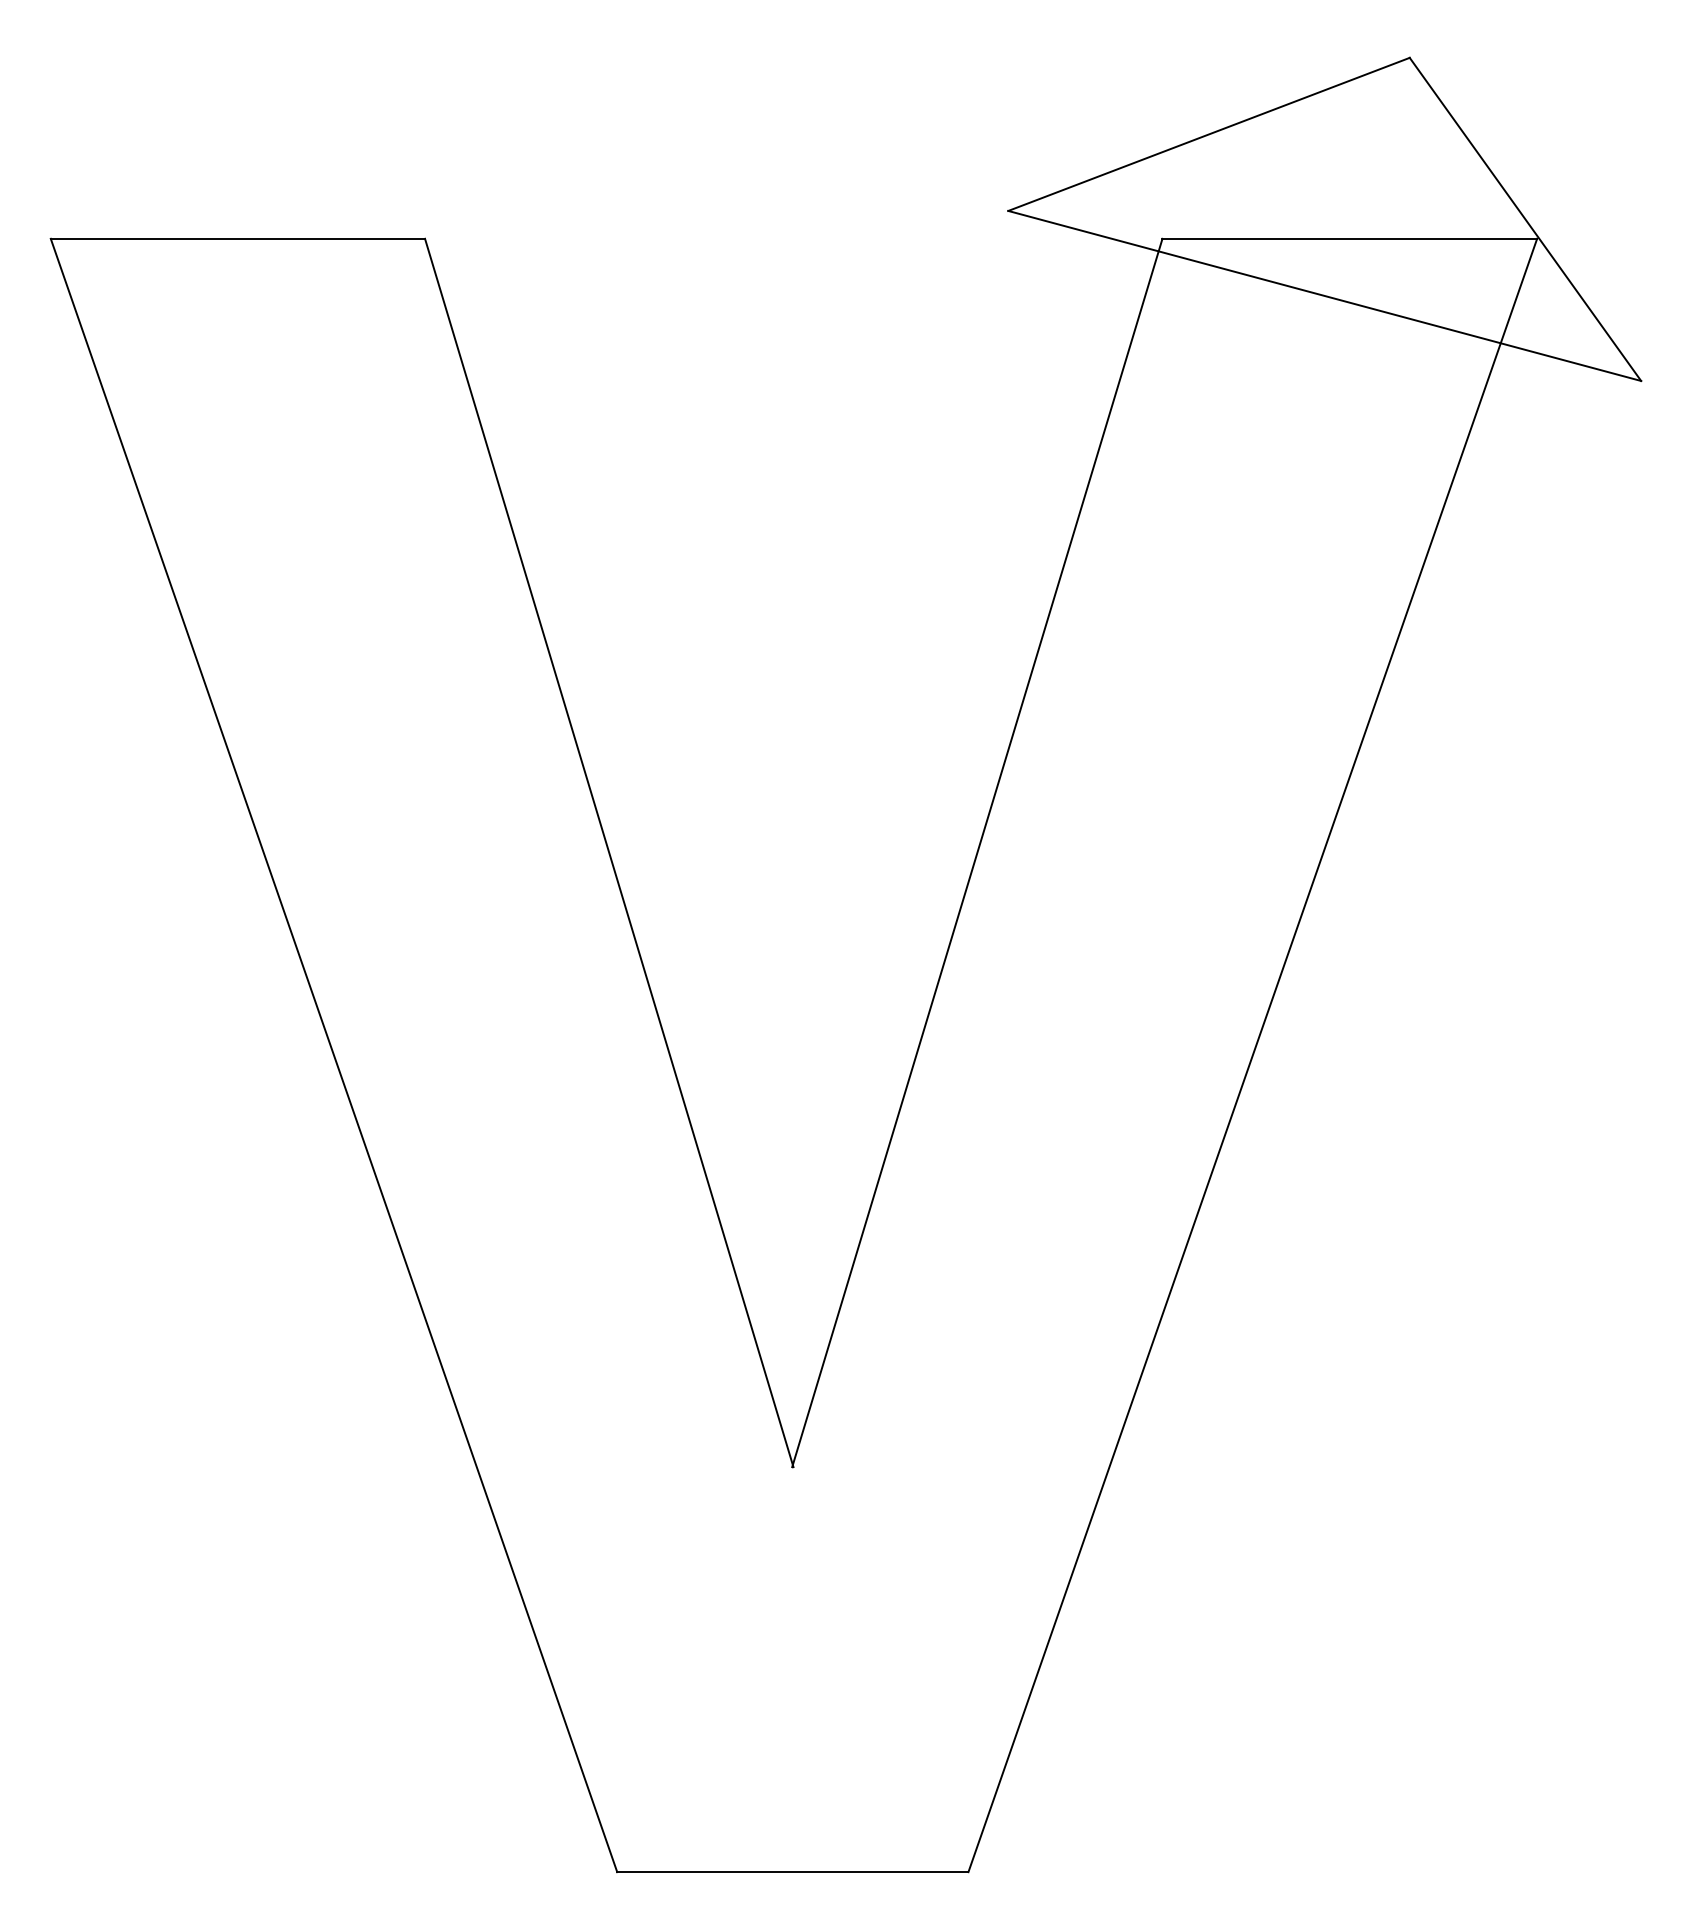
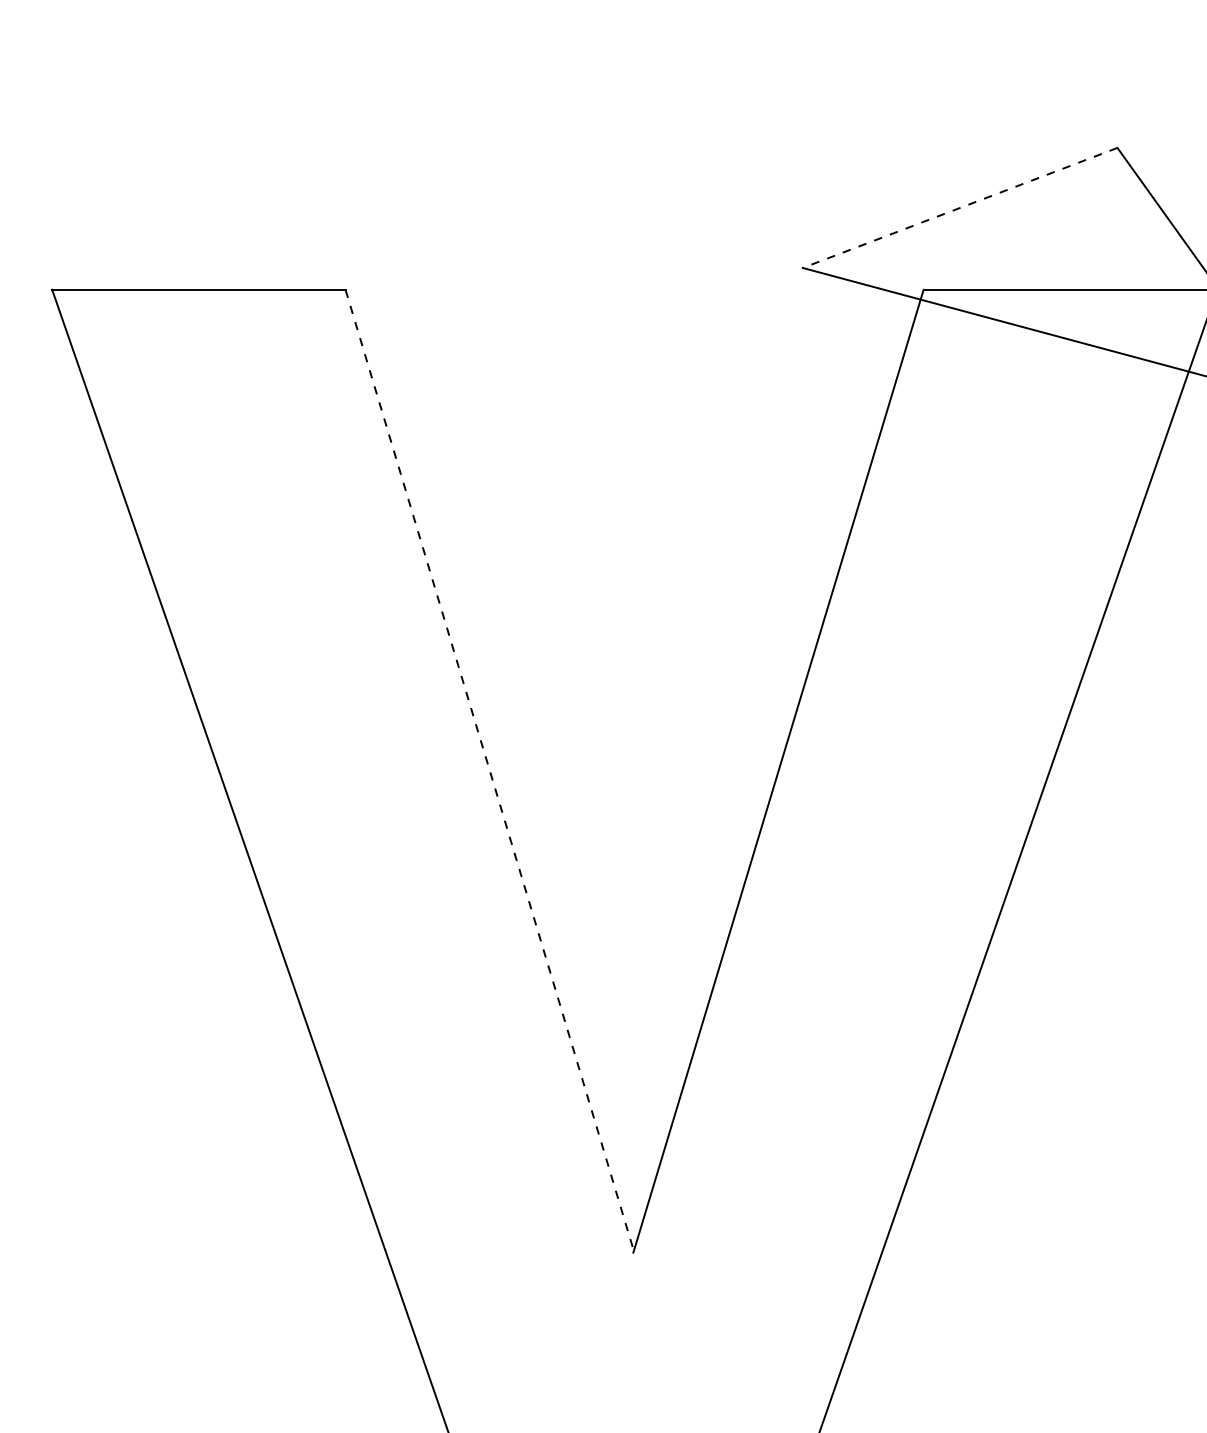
line: (1209, 134) -> (960, 208), solid -> dashed
line: (609, 853) -> (490, 771), solid -> dashed

